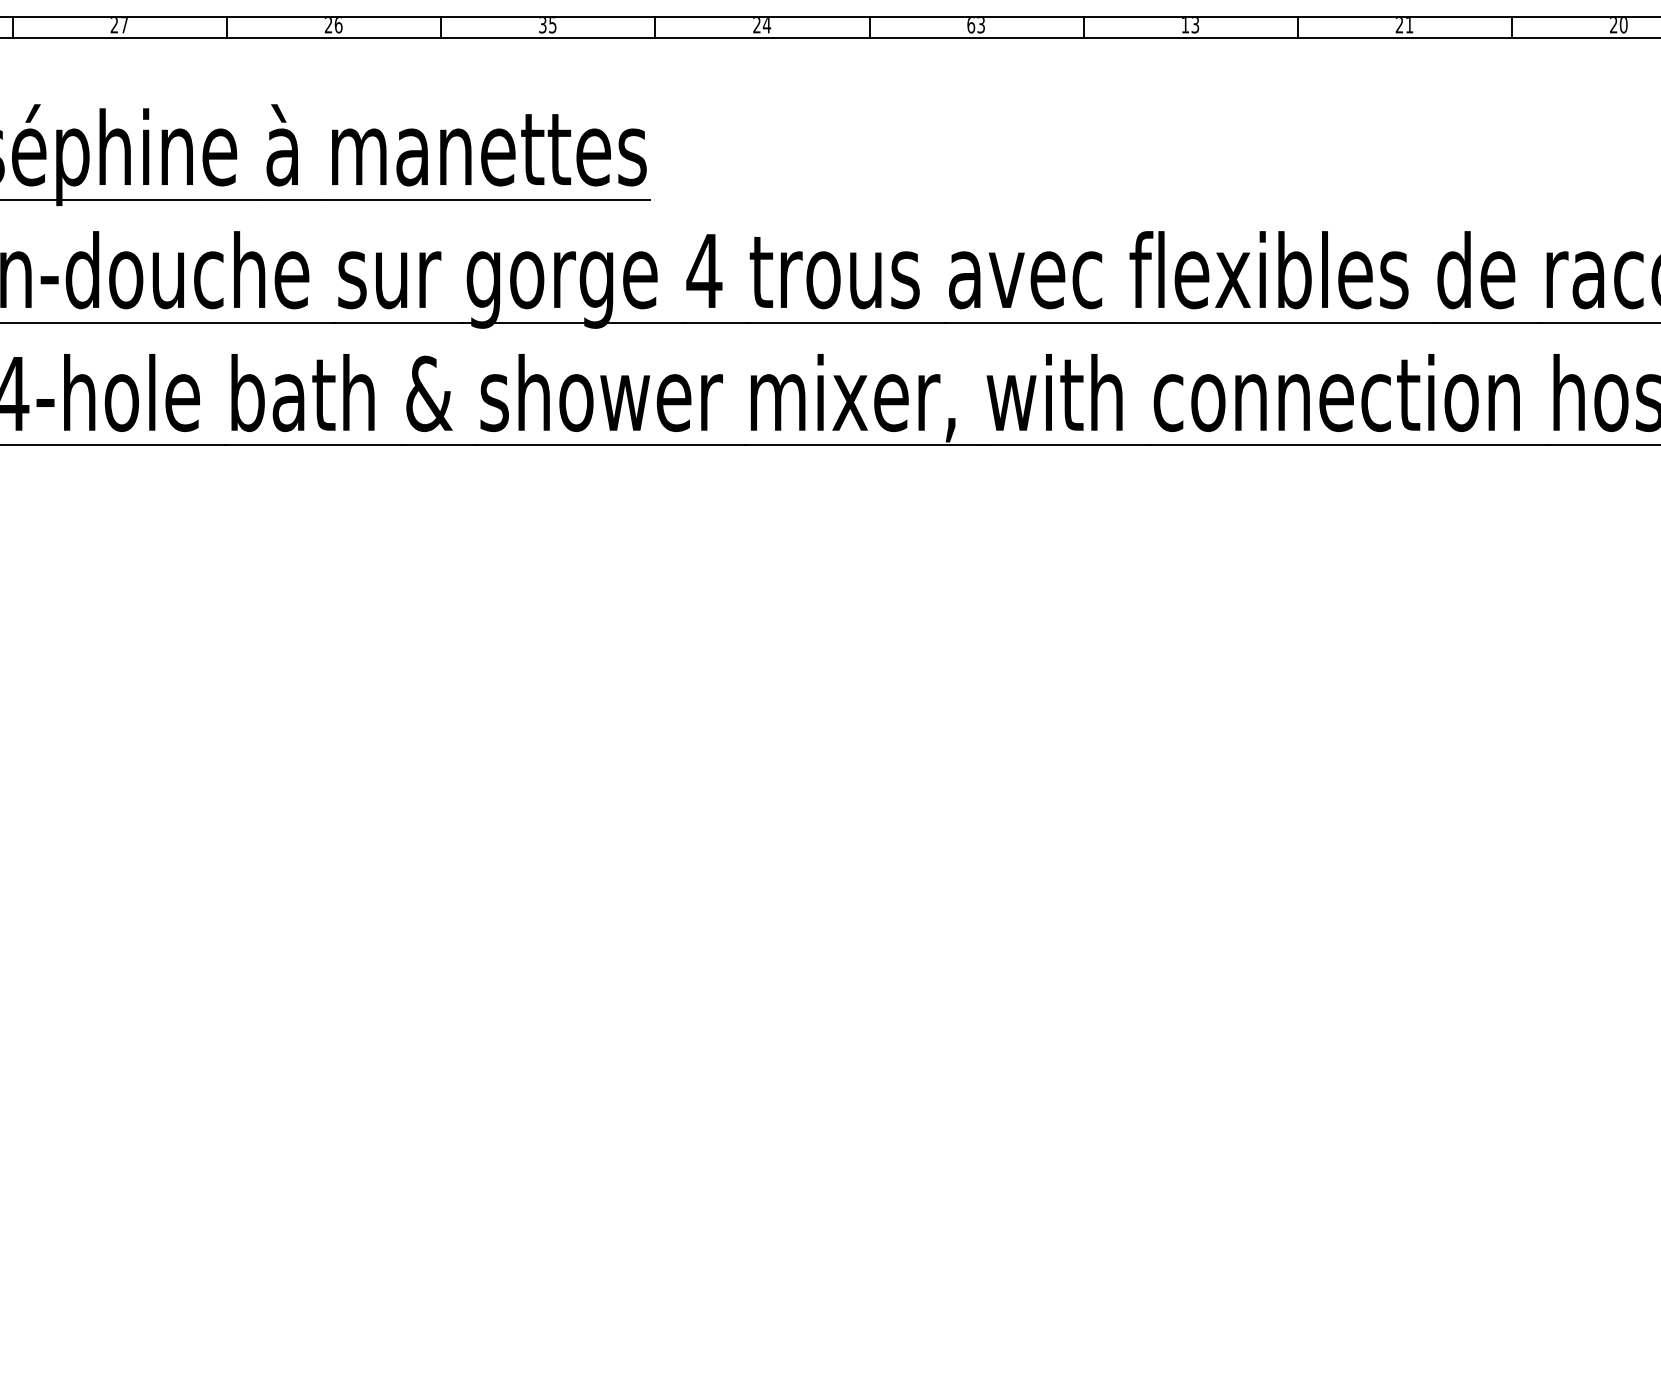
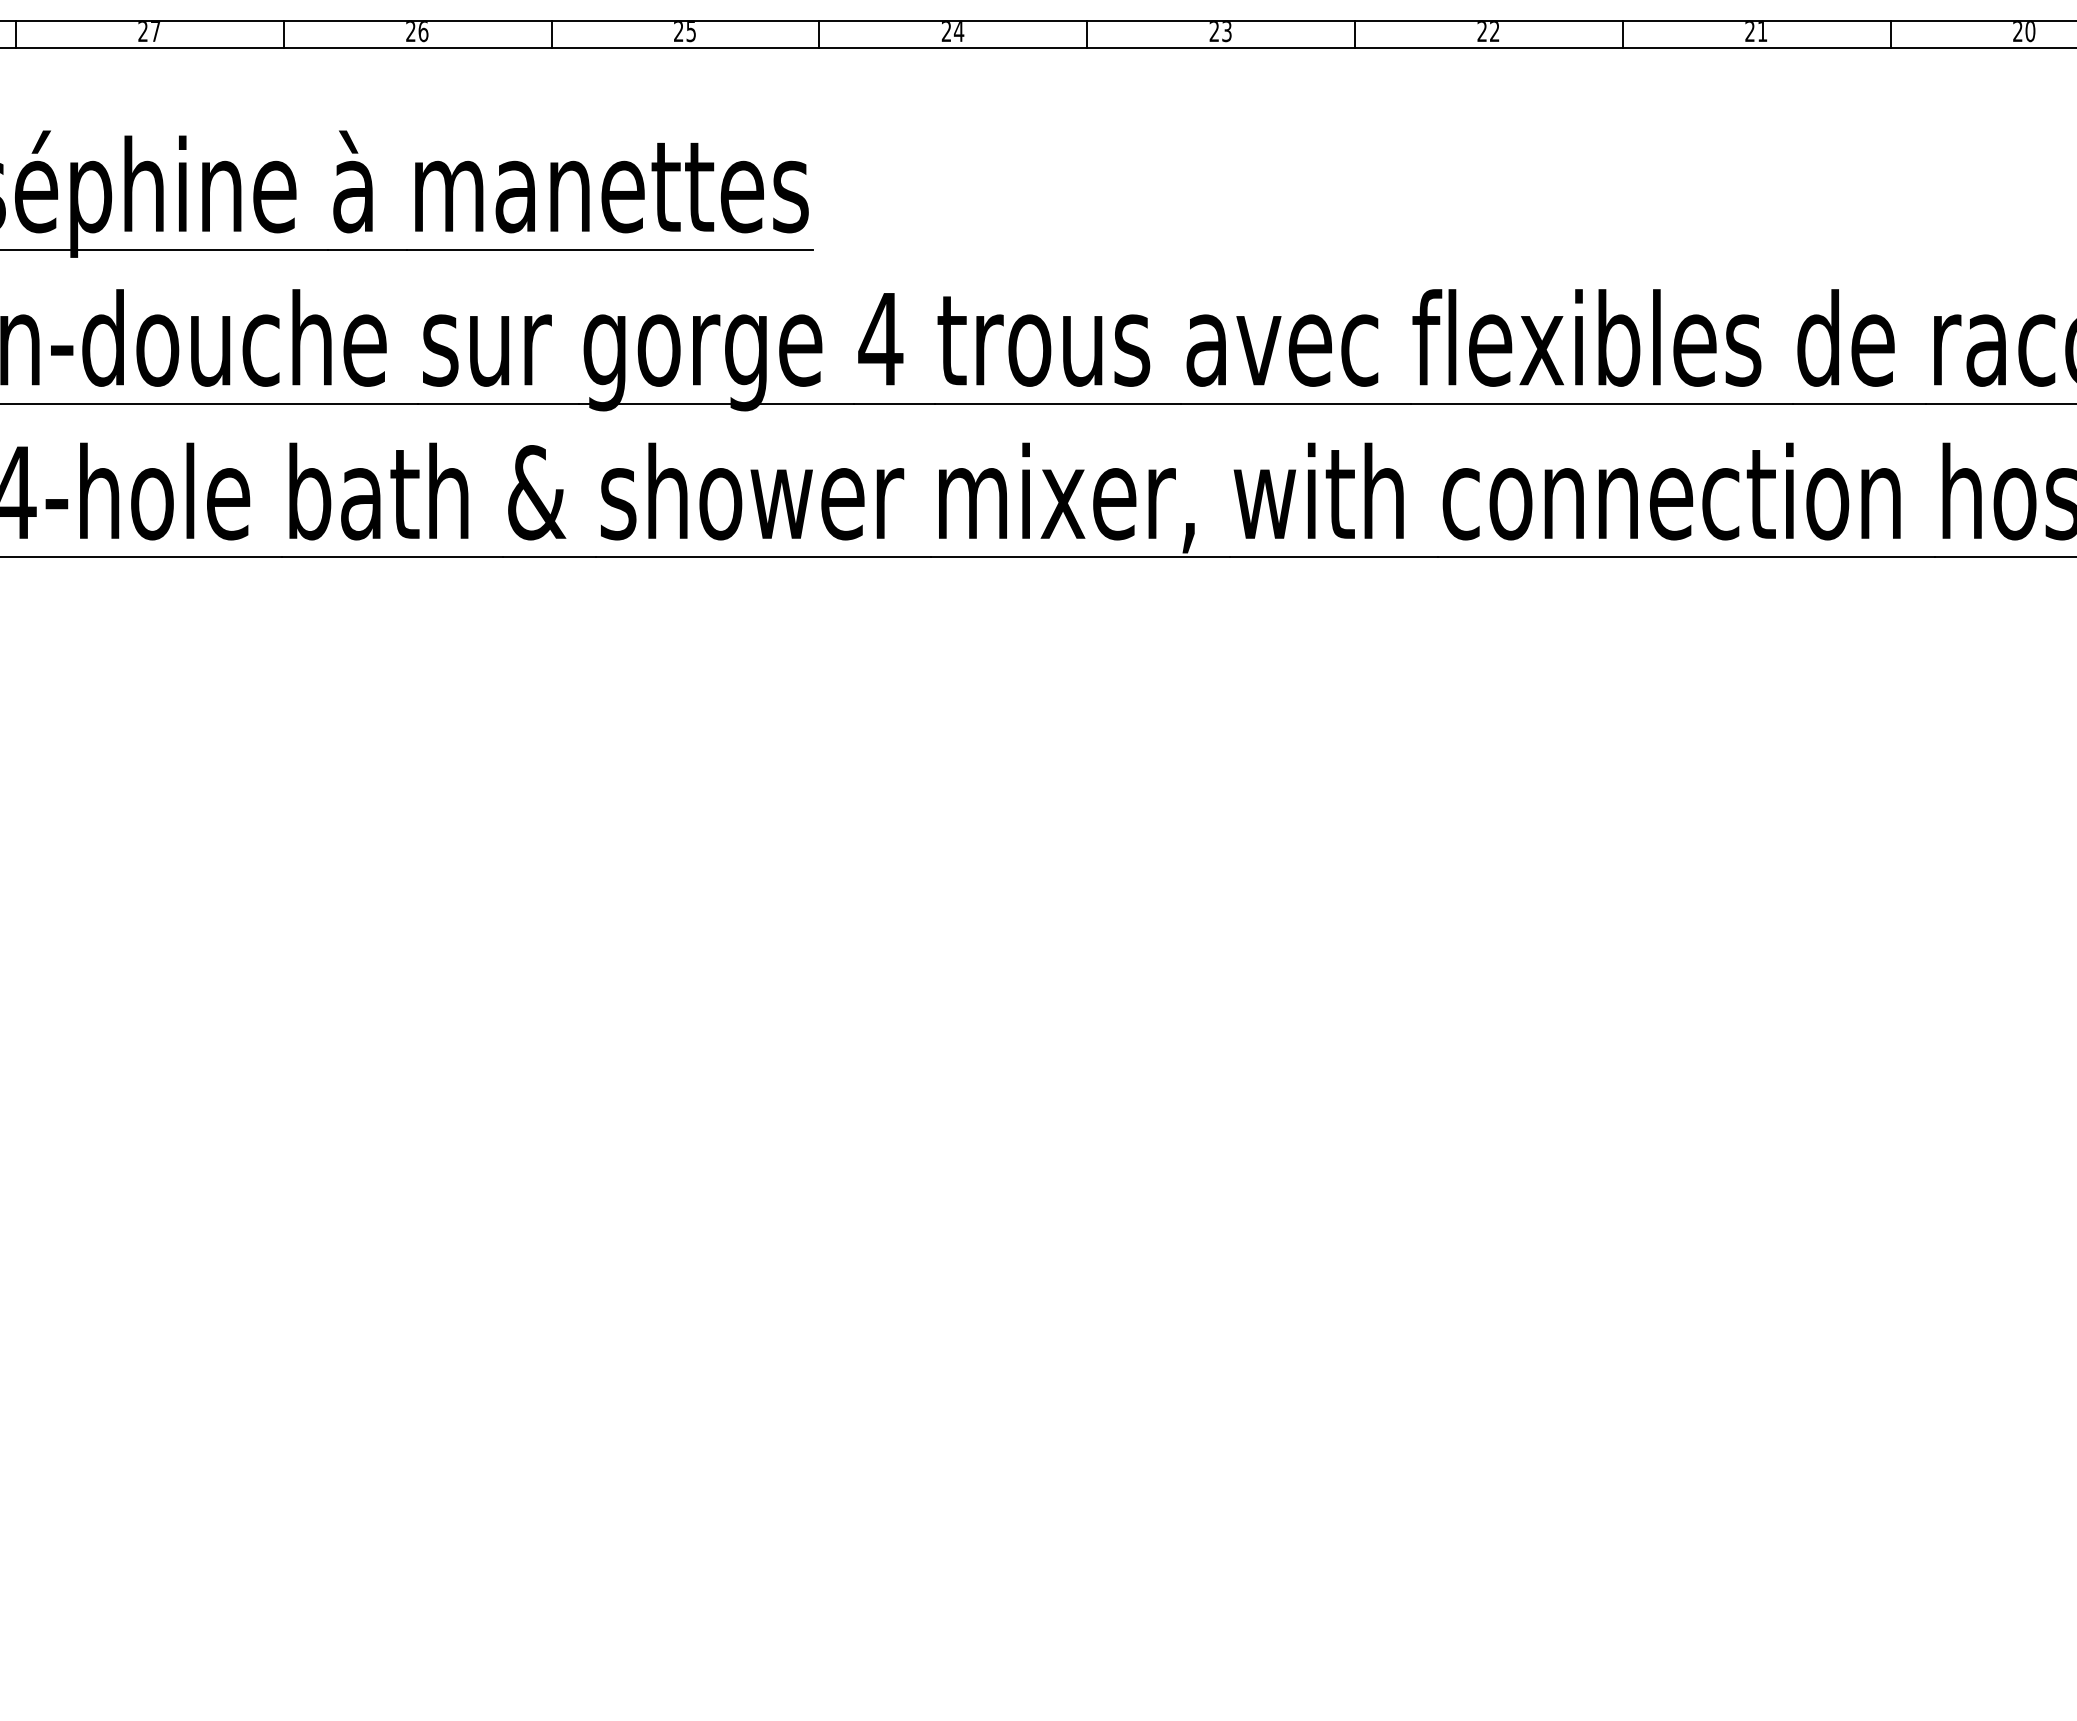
text: (542, 25) -> (678, 32), 35 -> 25
text: (971, 25) -> (1214, 32), 63 -> 23
text: (1190, 25) -> (1488, 32), 13 -> 22

